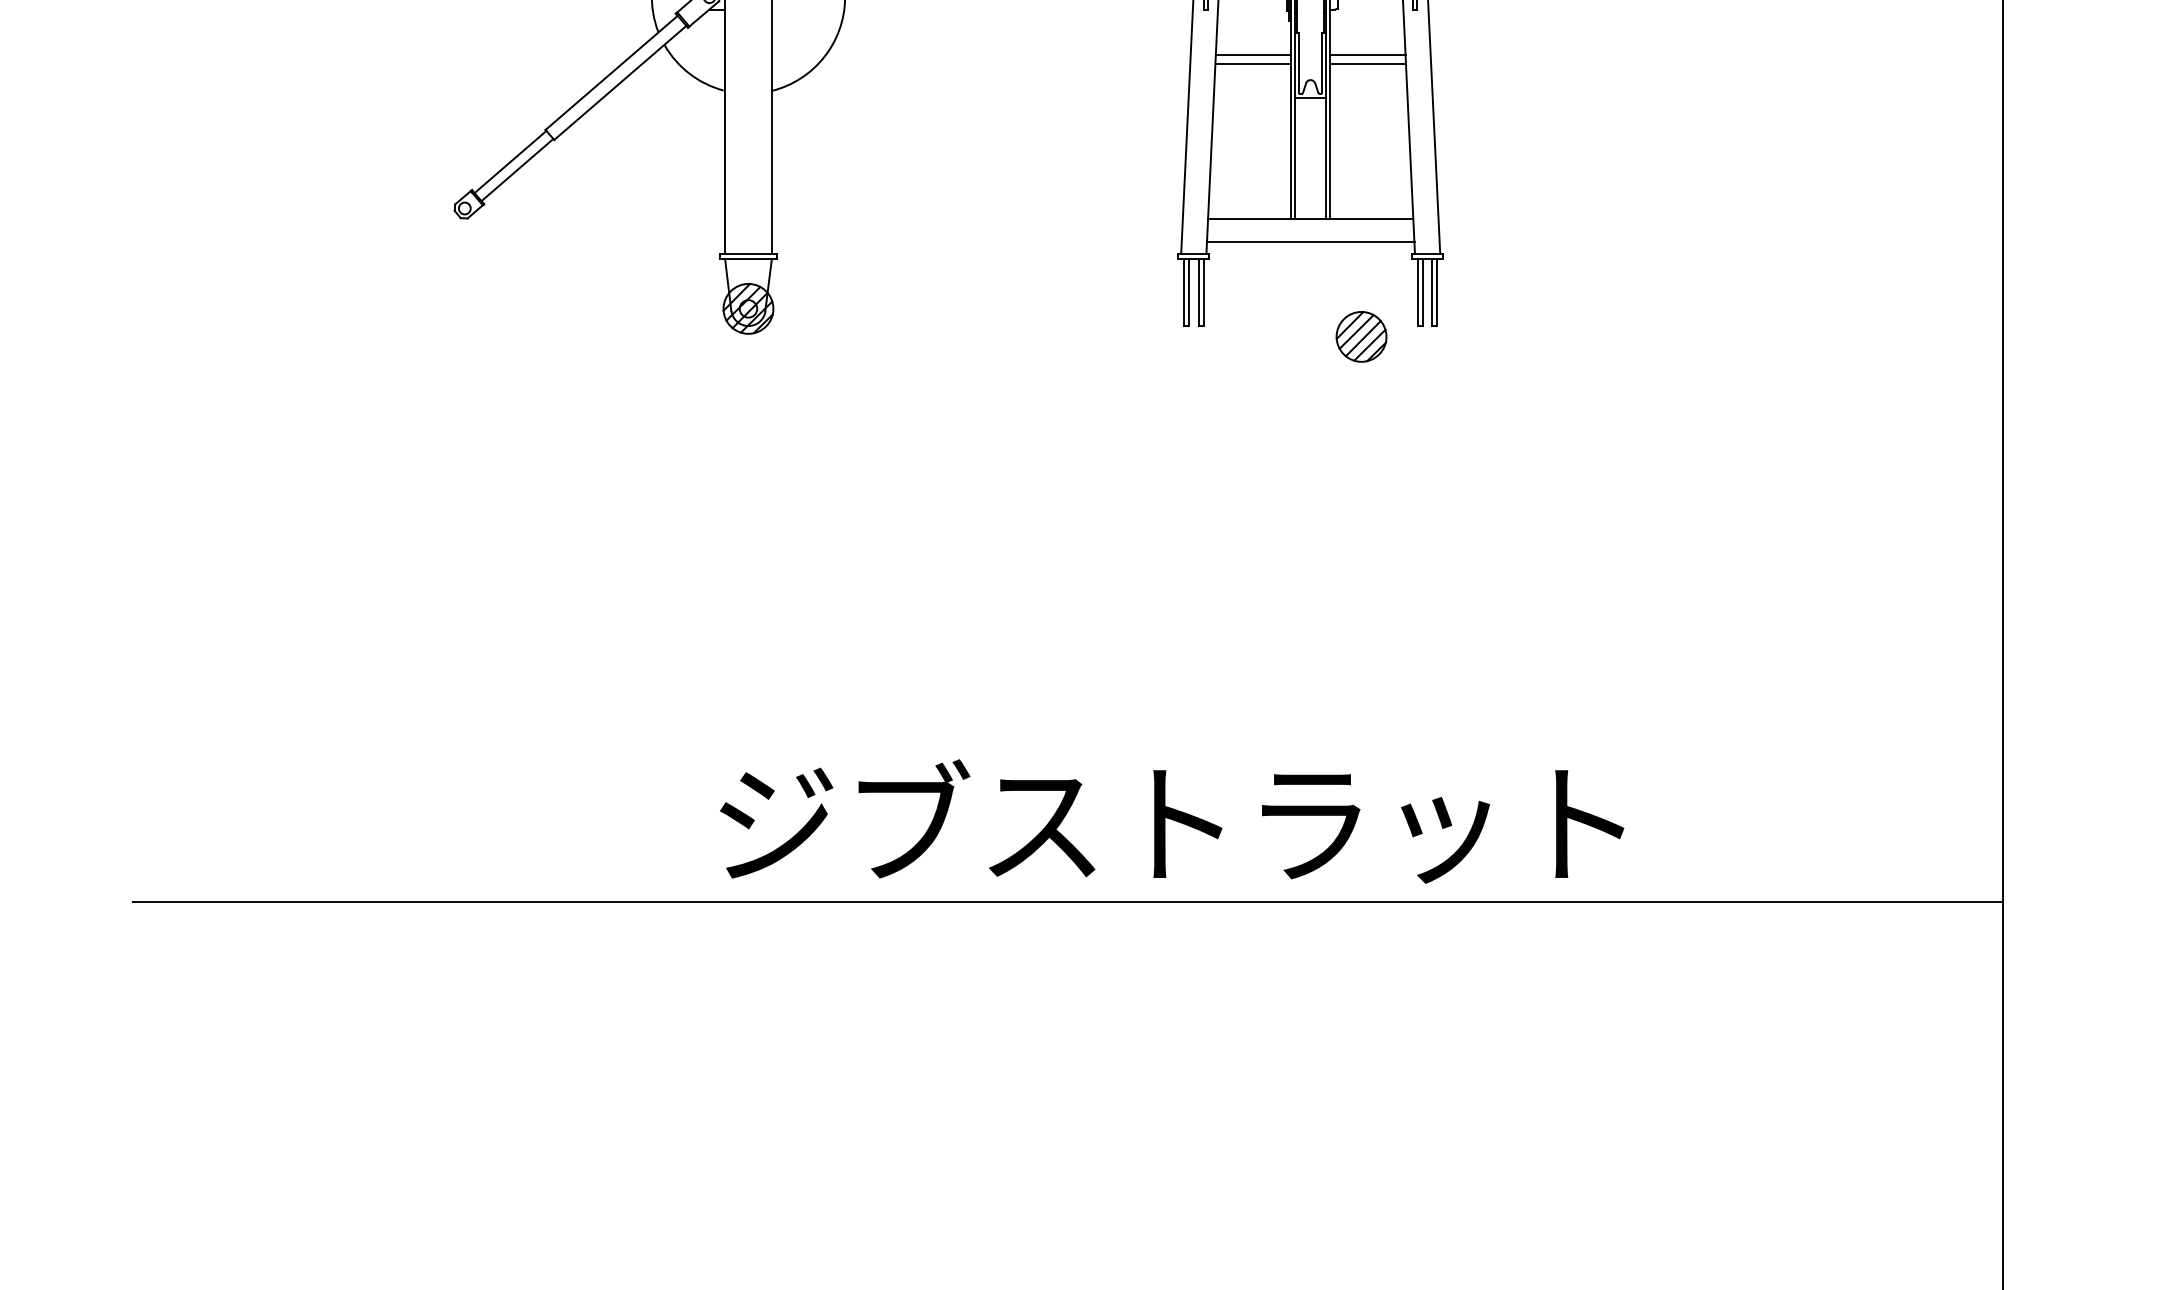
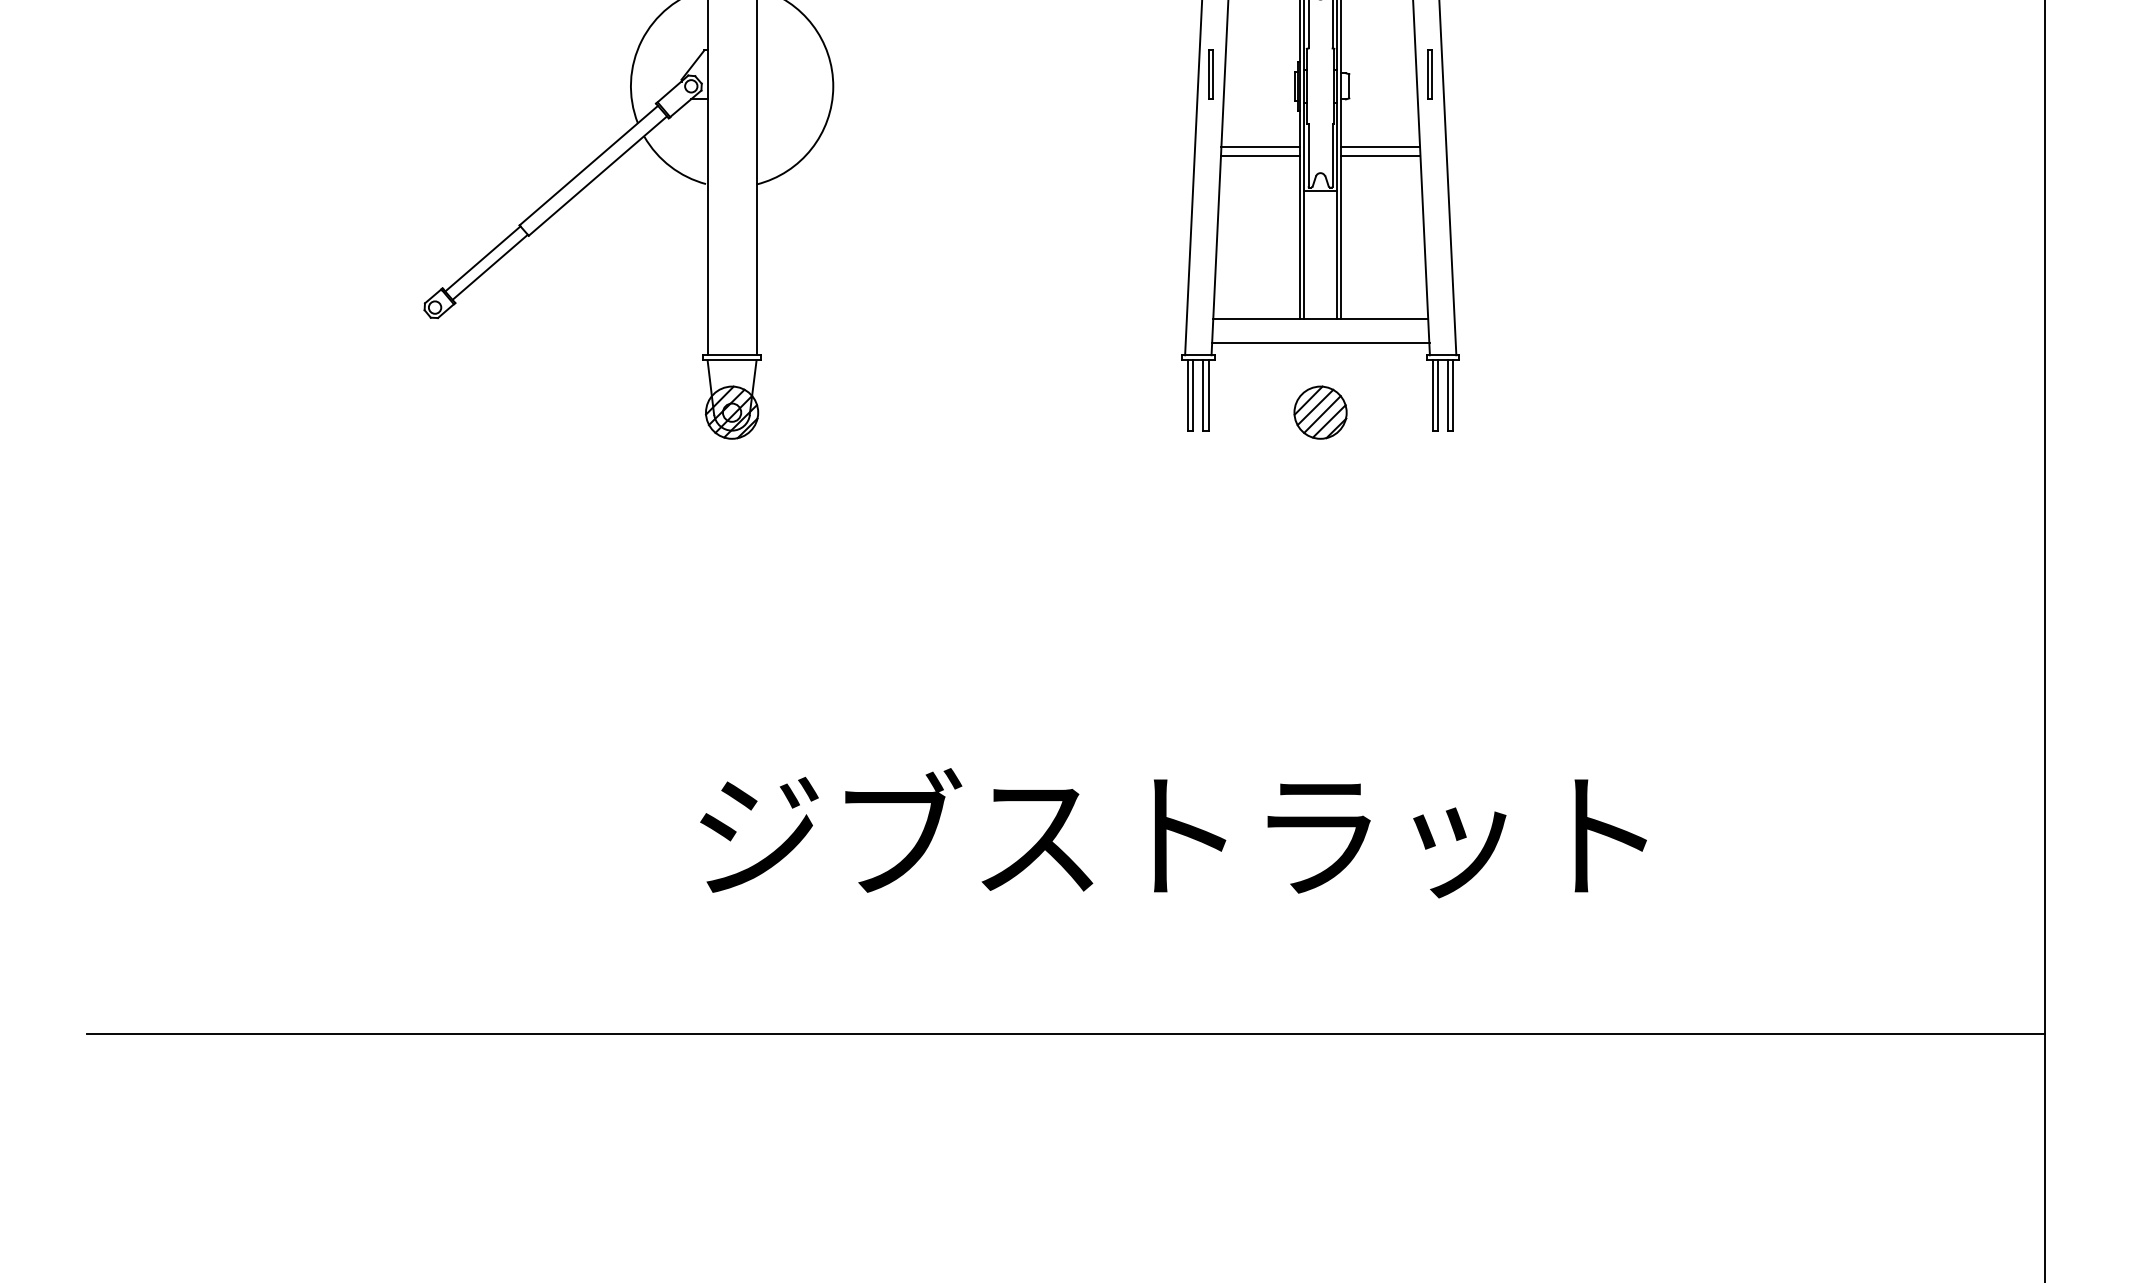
part: (1361, 336) -> (1320, 412), moved
text: (1172, 821) -> (1173, 833), moved

